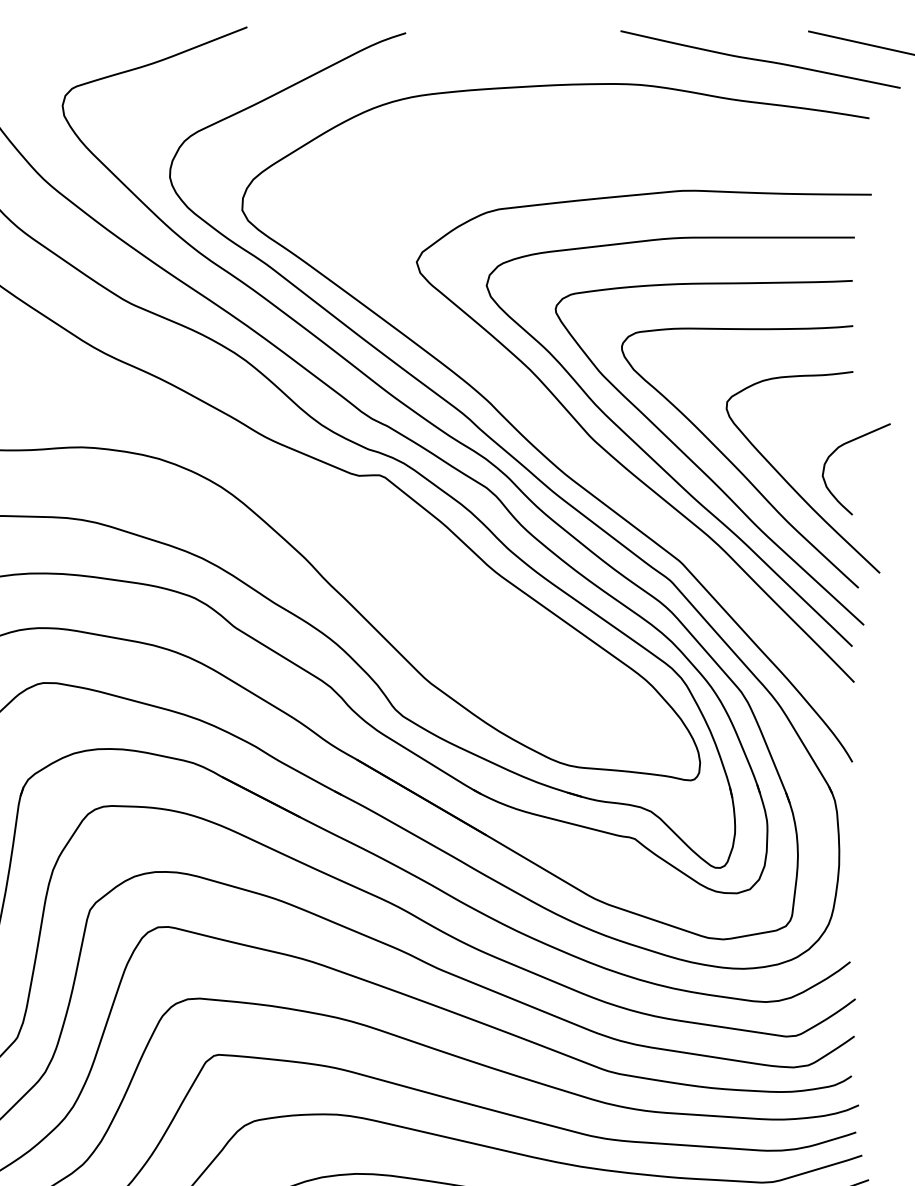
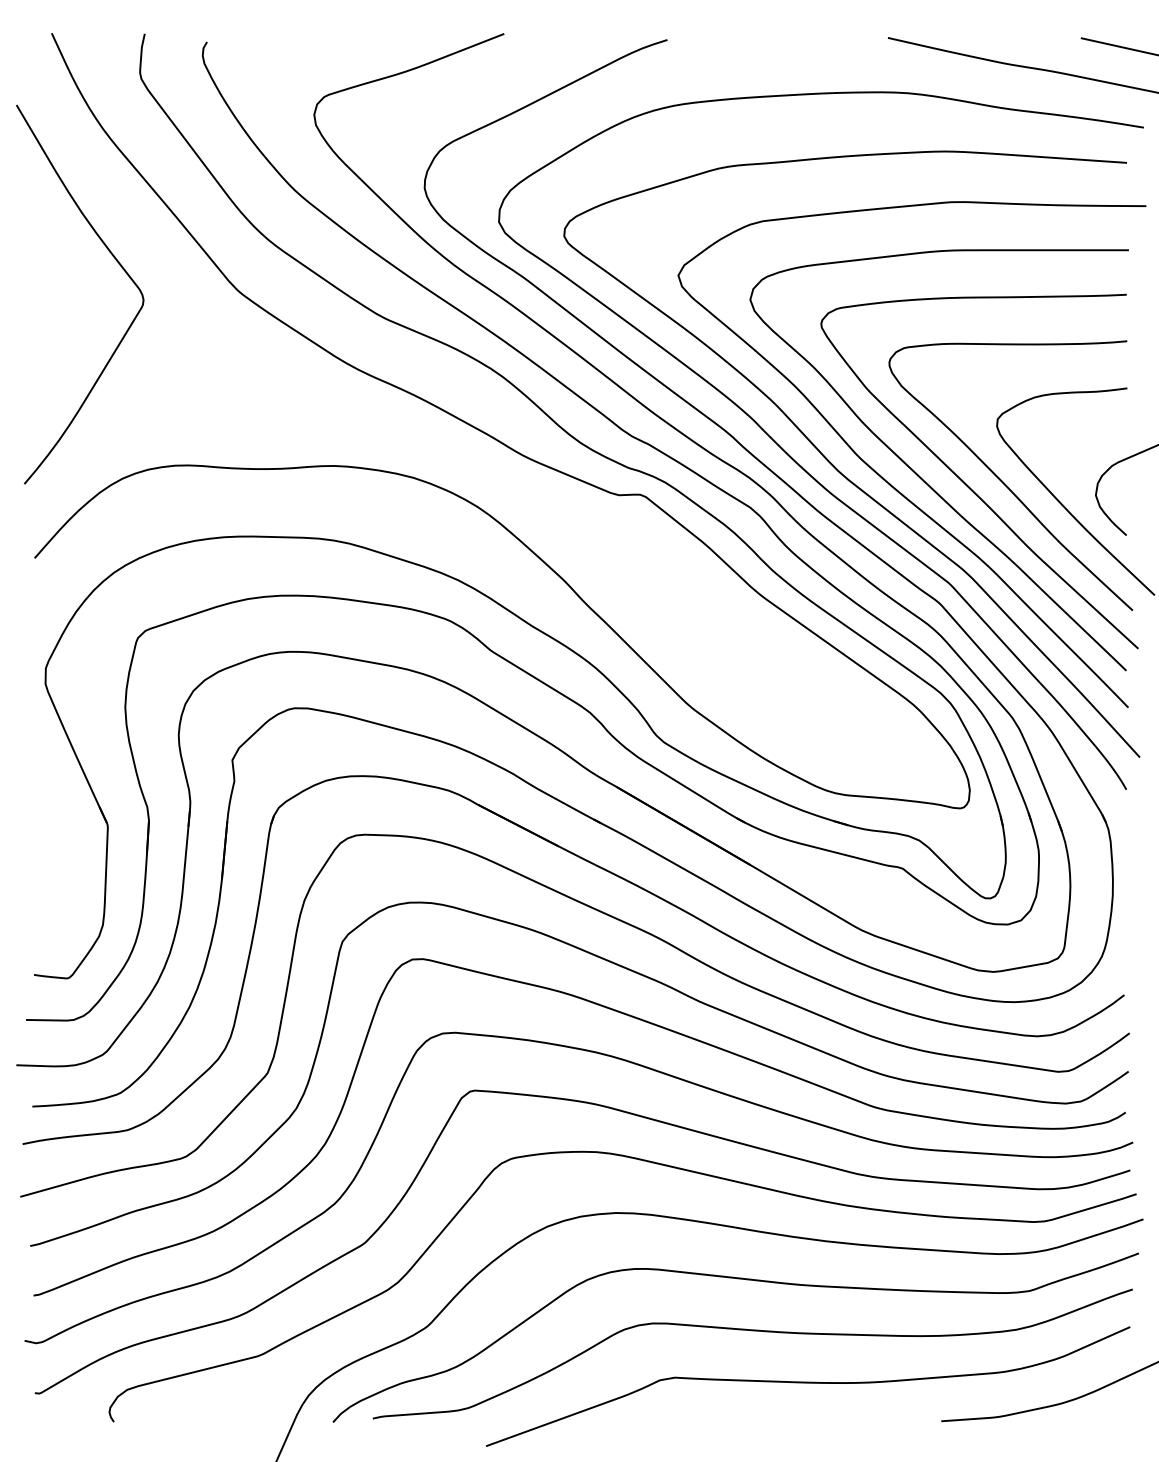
curve: (570, 448) -> (836, 467), added

